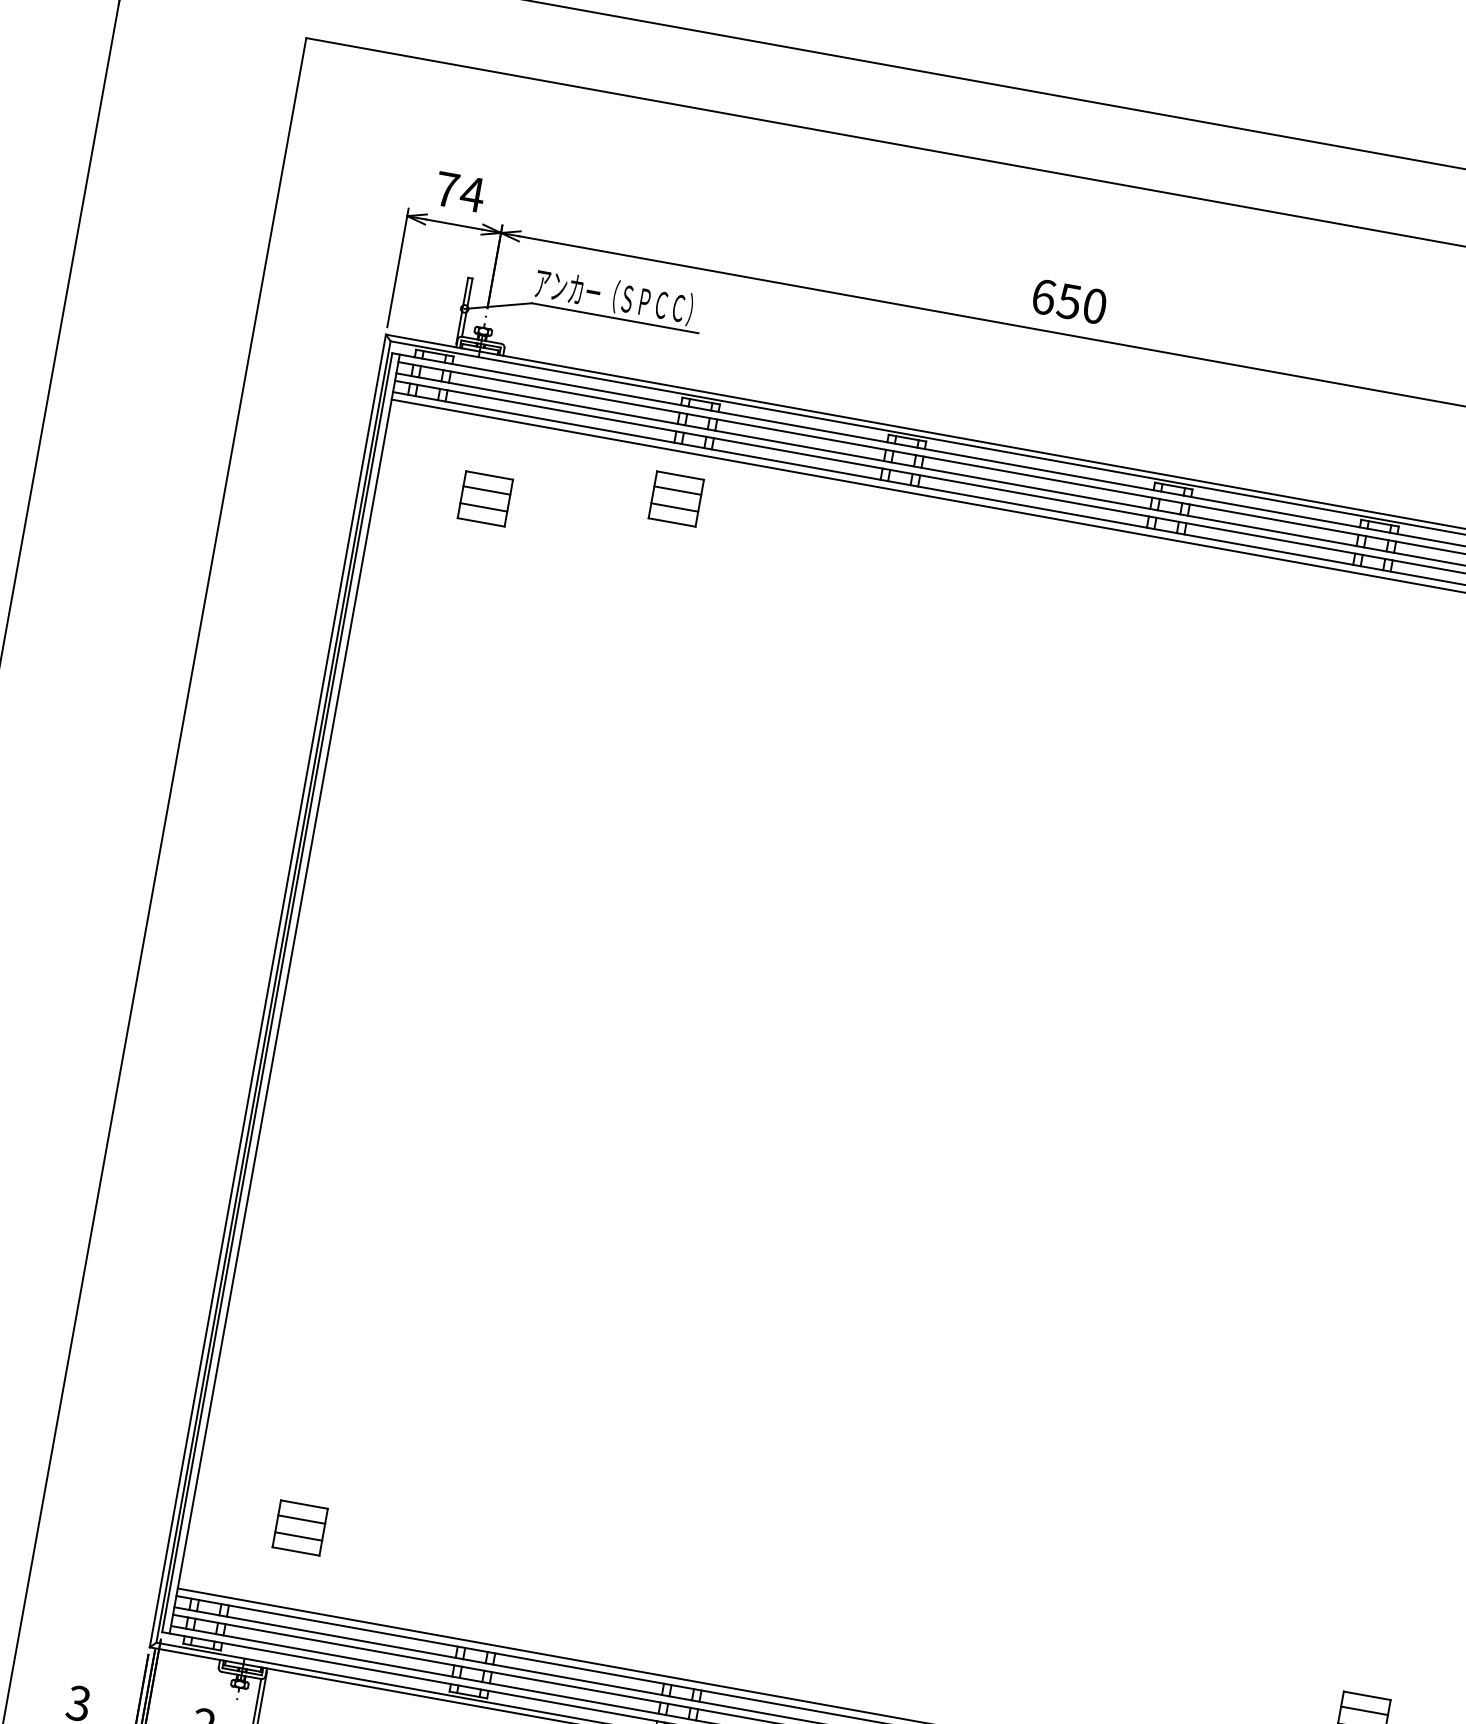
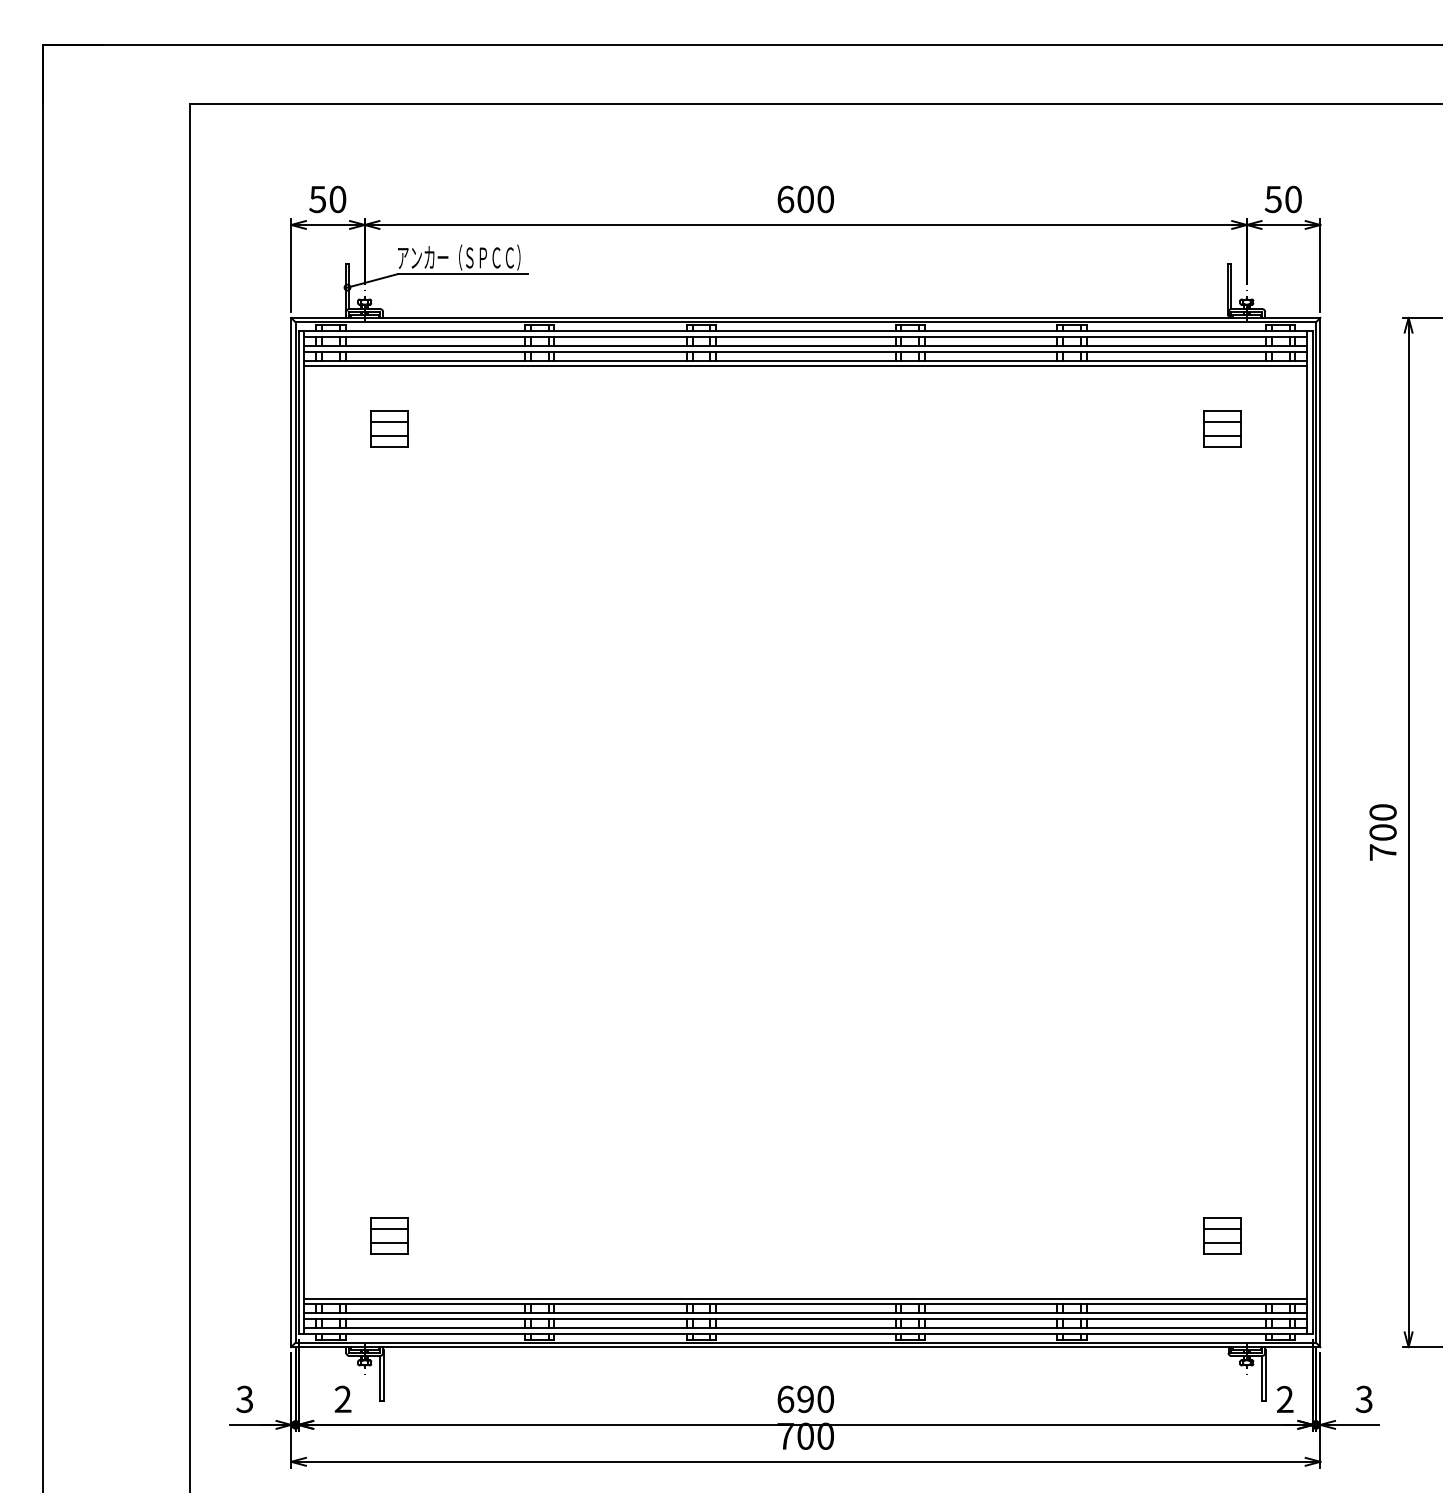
text: (459, 191) -> (327, 199), 74 -> 50
text: (1069, 301) -> (805, 199), 650 -> 600
part: (676, 498) -> (534, 402), removed

